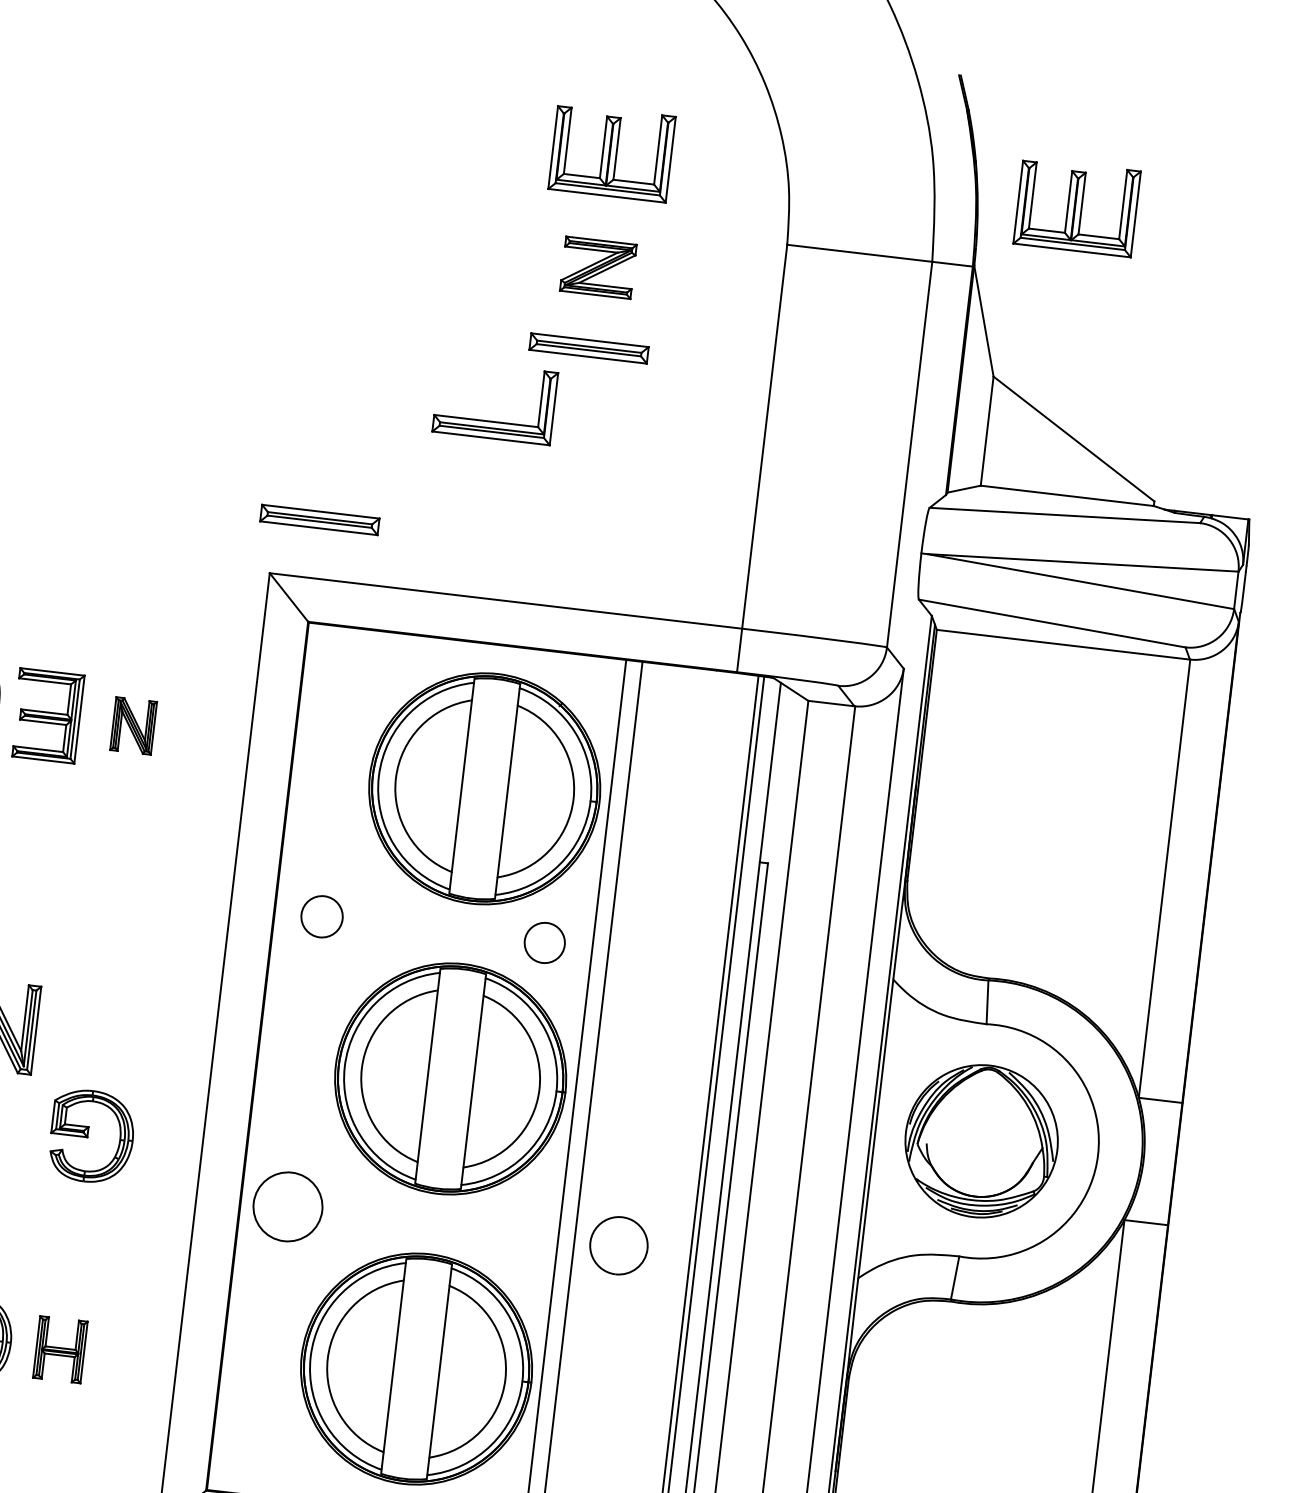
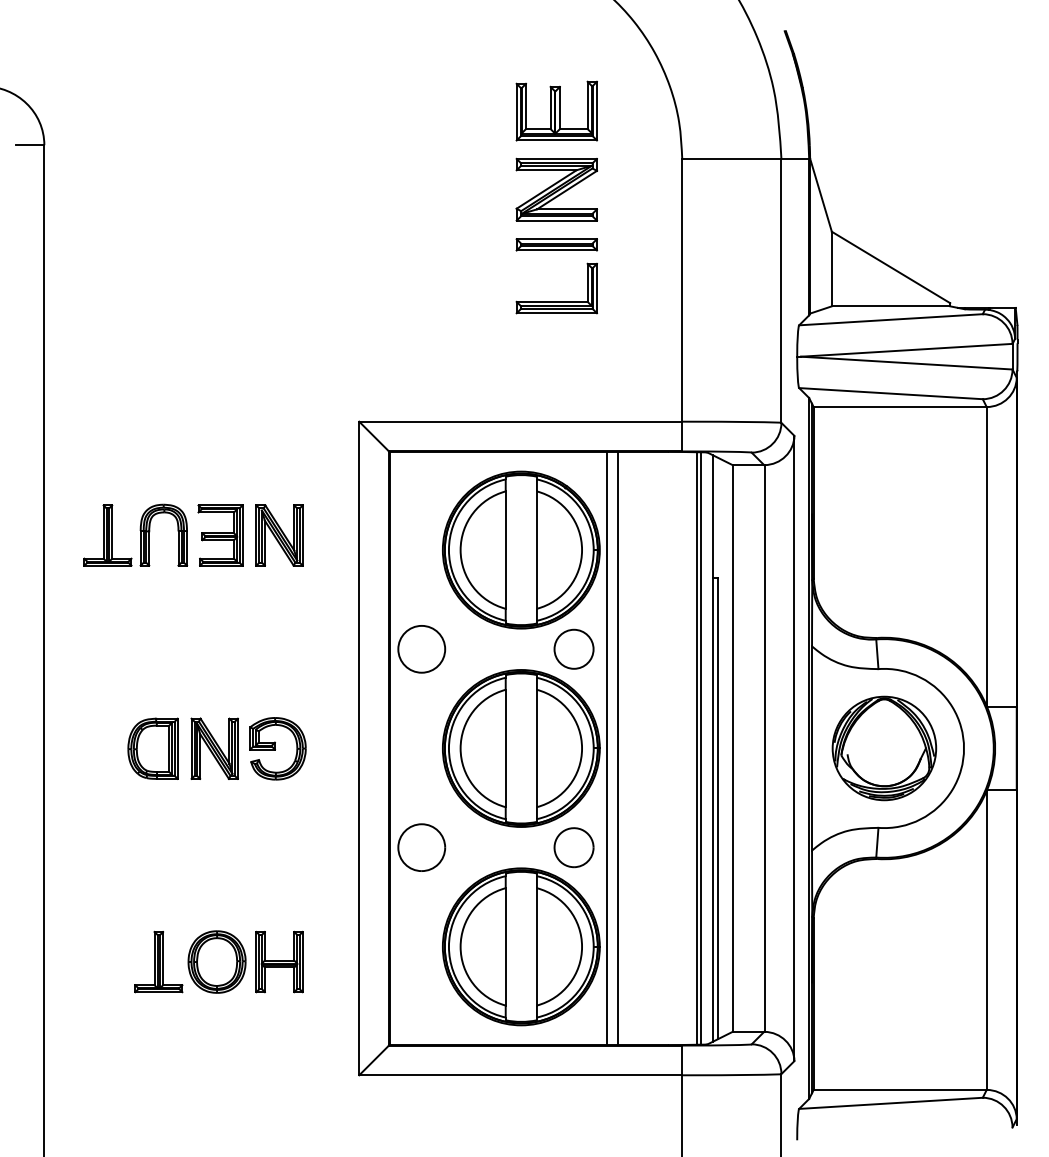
part: (1076, 206) -> (874, 110), removed
part: (598, 267) -> (556, 189), size x1.67
part: (492, 421) -> (556, 301), moved
part: (319, 519) -> (388, 381), removed
part: (133, 725) -> (279, 535), size x1.67
circle: (321, 915) -> (421, 648), size x1.67
circle: (544, 941) -> (573, 648), size x1.43
part: (91, 1136) -> (277, 748), moved
part: (618, 1245) -> (573, 847), moved
part: (60, 1348) -> (279, 961), size x1.43

